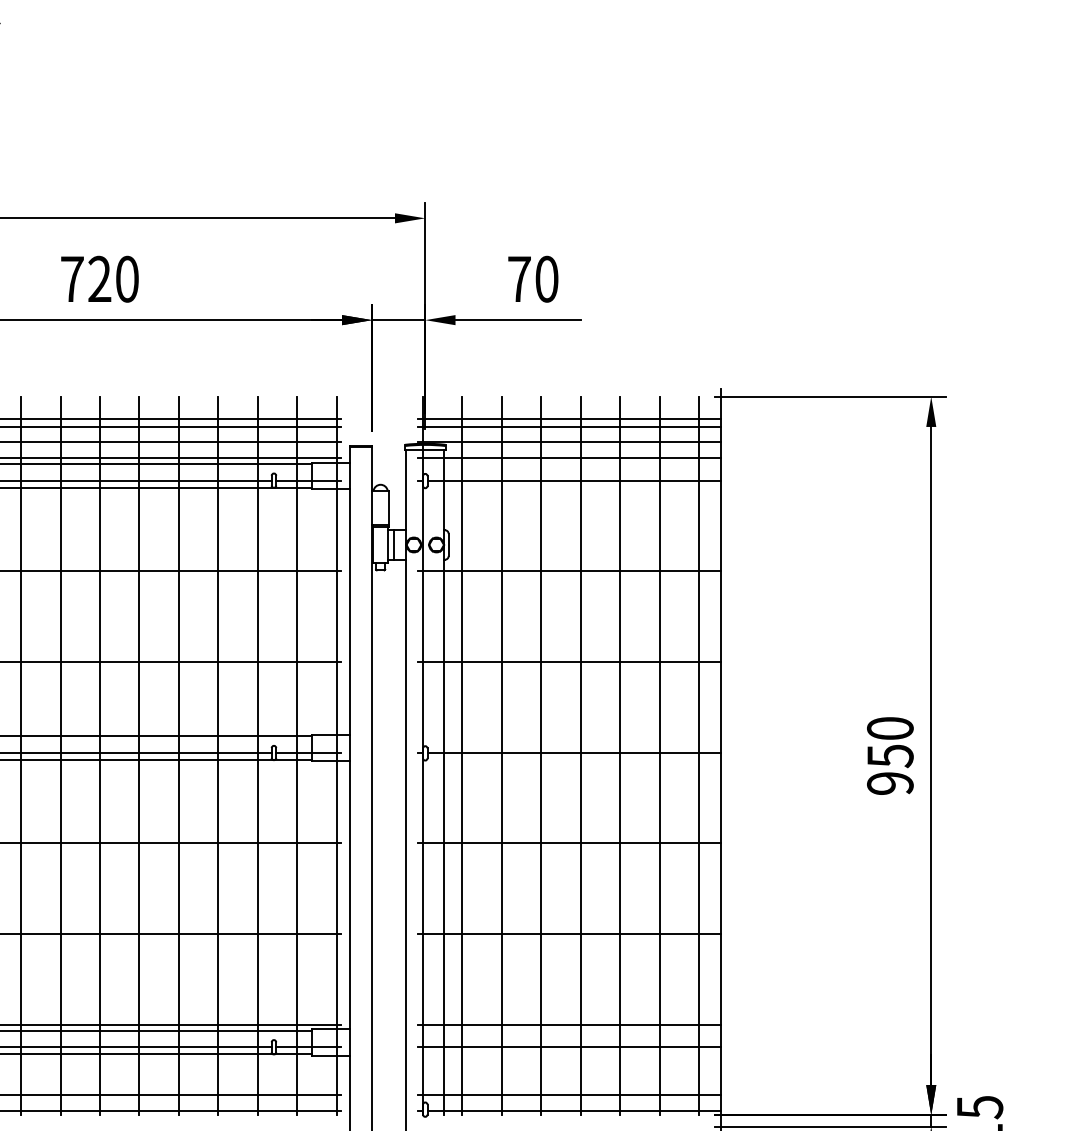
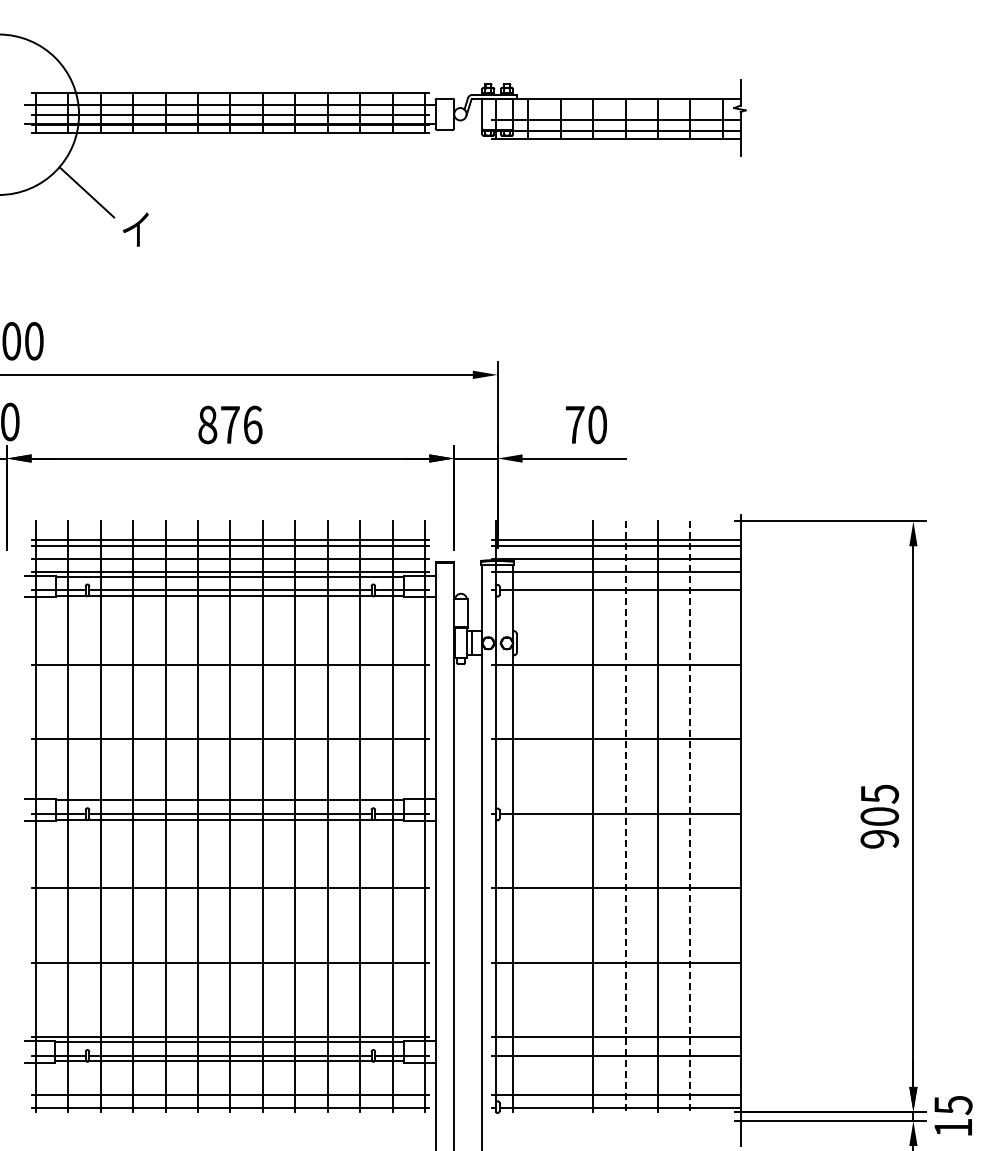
text: (100, 278) -> (230, 424), 720 -> 876
text: (890, 742) -> (879, 805), 950 -> 905
line: (462, 755) -> (528, 816), removed
line: (501, 755) -> (560, 816), removed
line: (698, 755) -> (722, 816), removed
line: (580, 757) -> (625, 817), solid -> dashed
line: (659, 757) -> (690, 817), solid -> dashed

